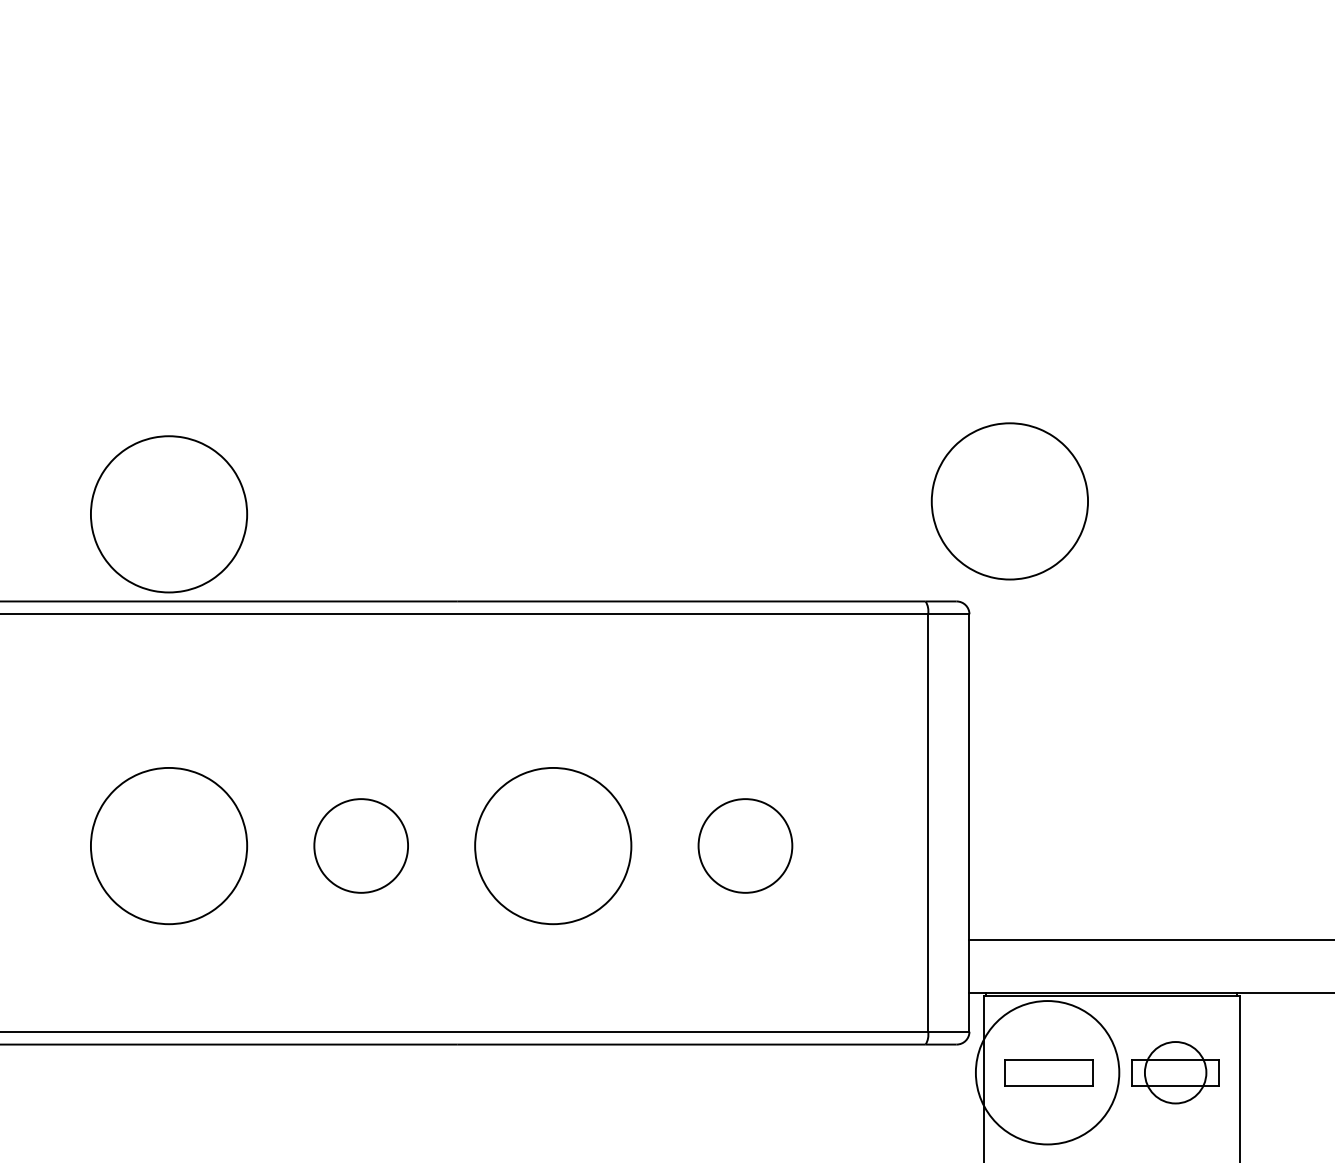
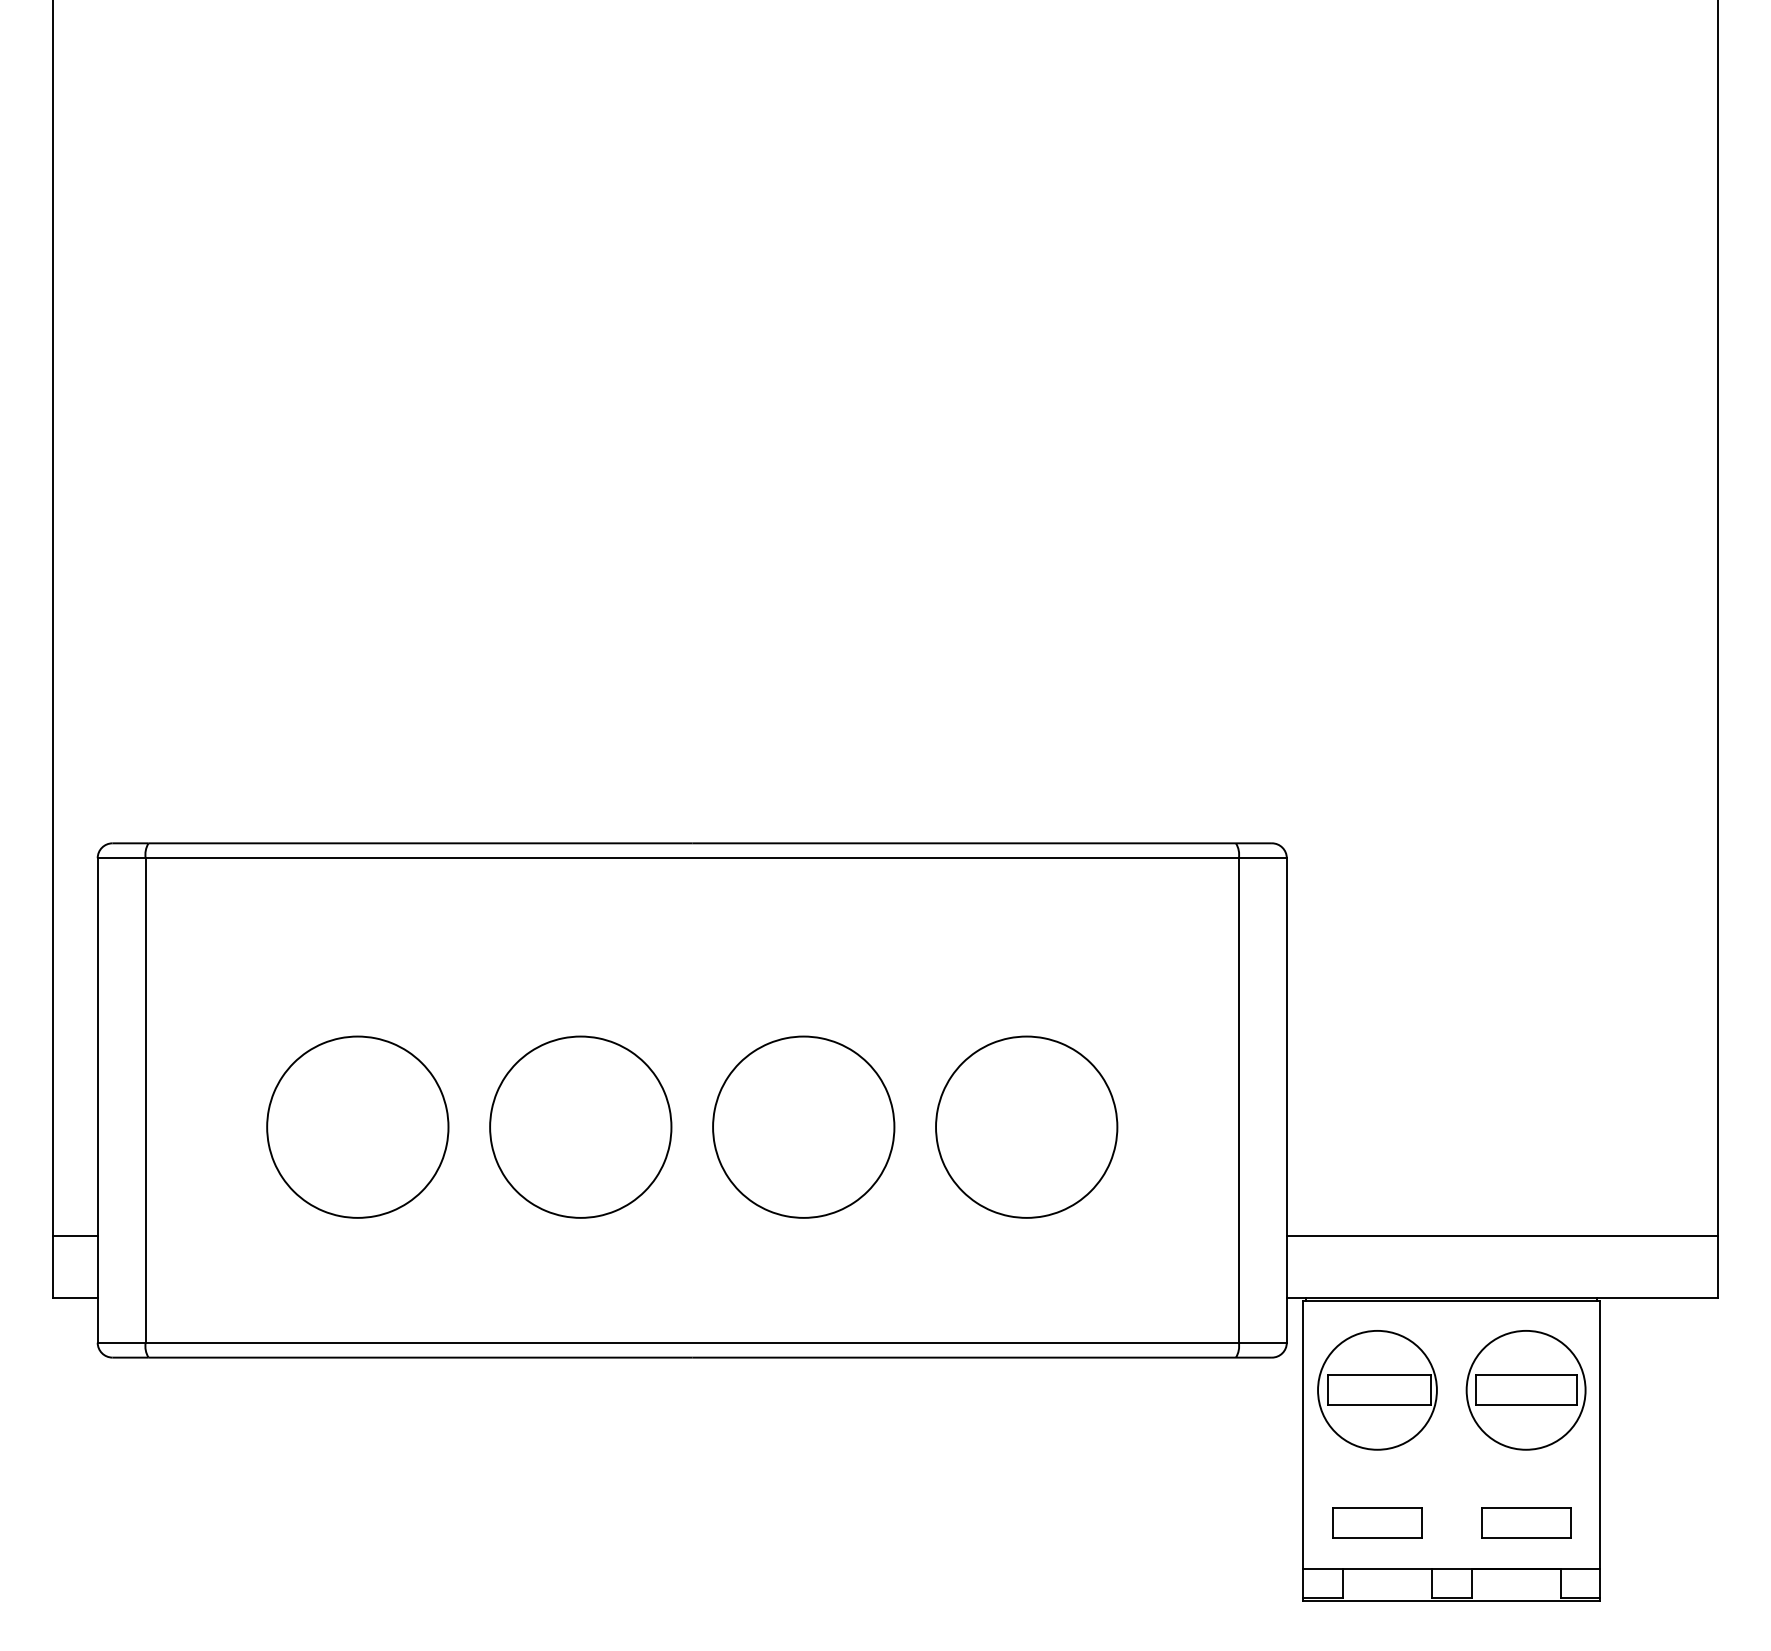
part: (1009, 500) -> (1333, 726), removed
part: (168, 513) -> (357, 741), removed
part: (360, 845) -> (580, 1126), size x1.67
part: (745, 845) -> (1026, 1126), size x1.67
circle: (1047, 1072) -> (1377, 1389), size x0.71
circle: (1175, 1072) -> (1525, 1389), size x1.67

